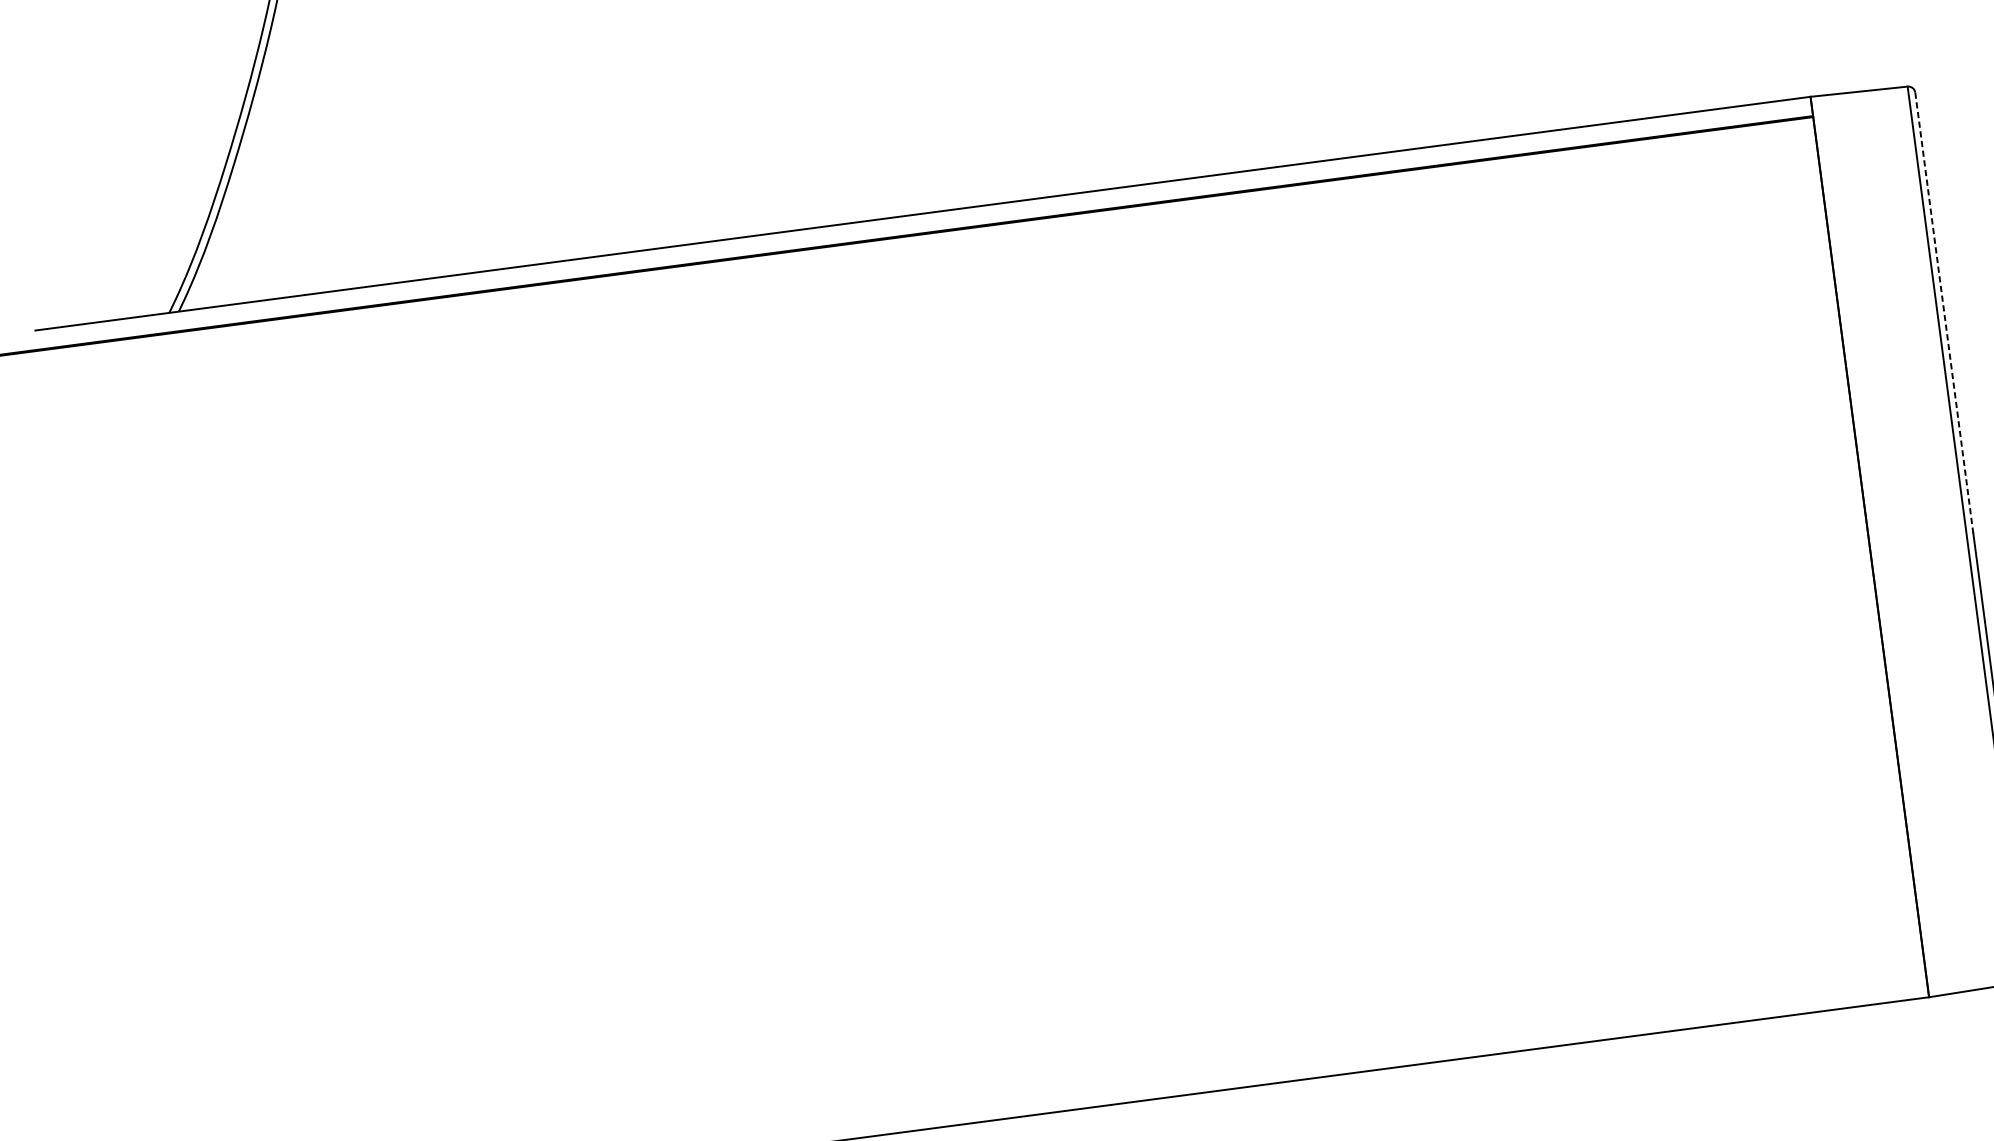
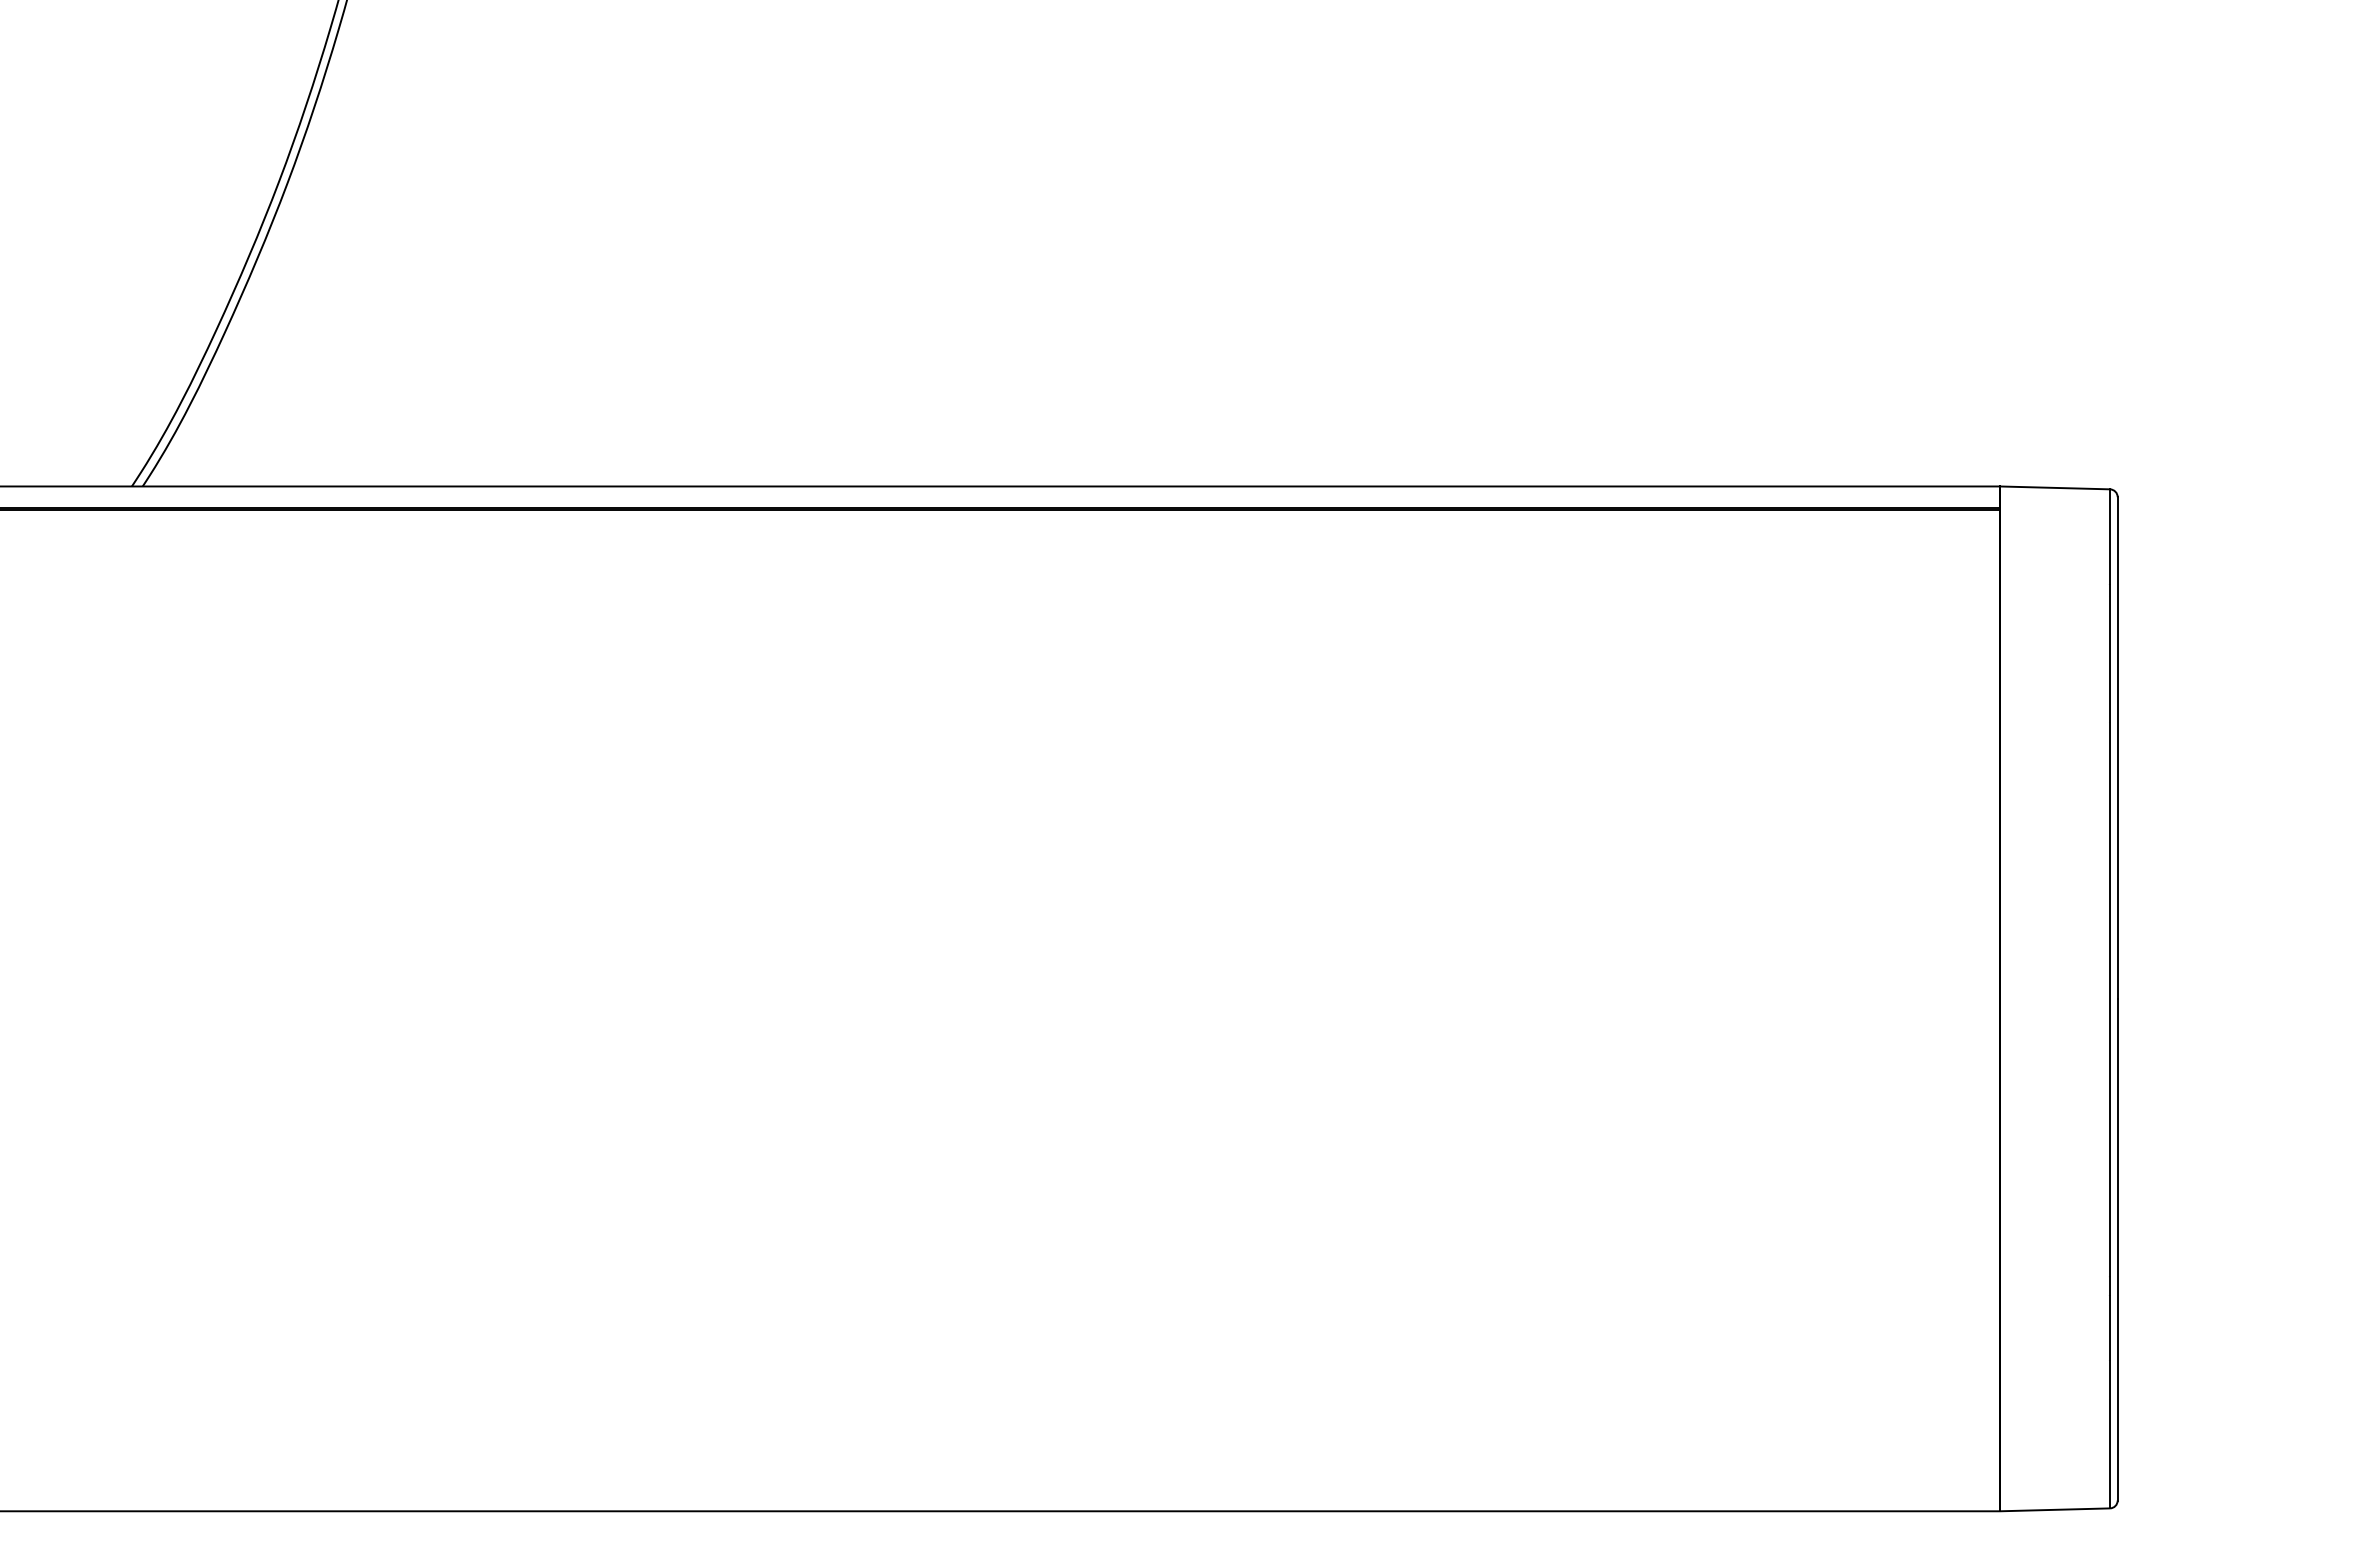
line: (1944, 313) -> (2117, 748), dashed -> solid

